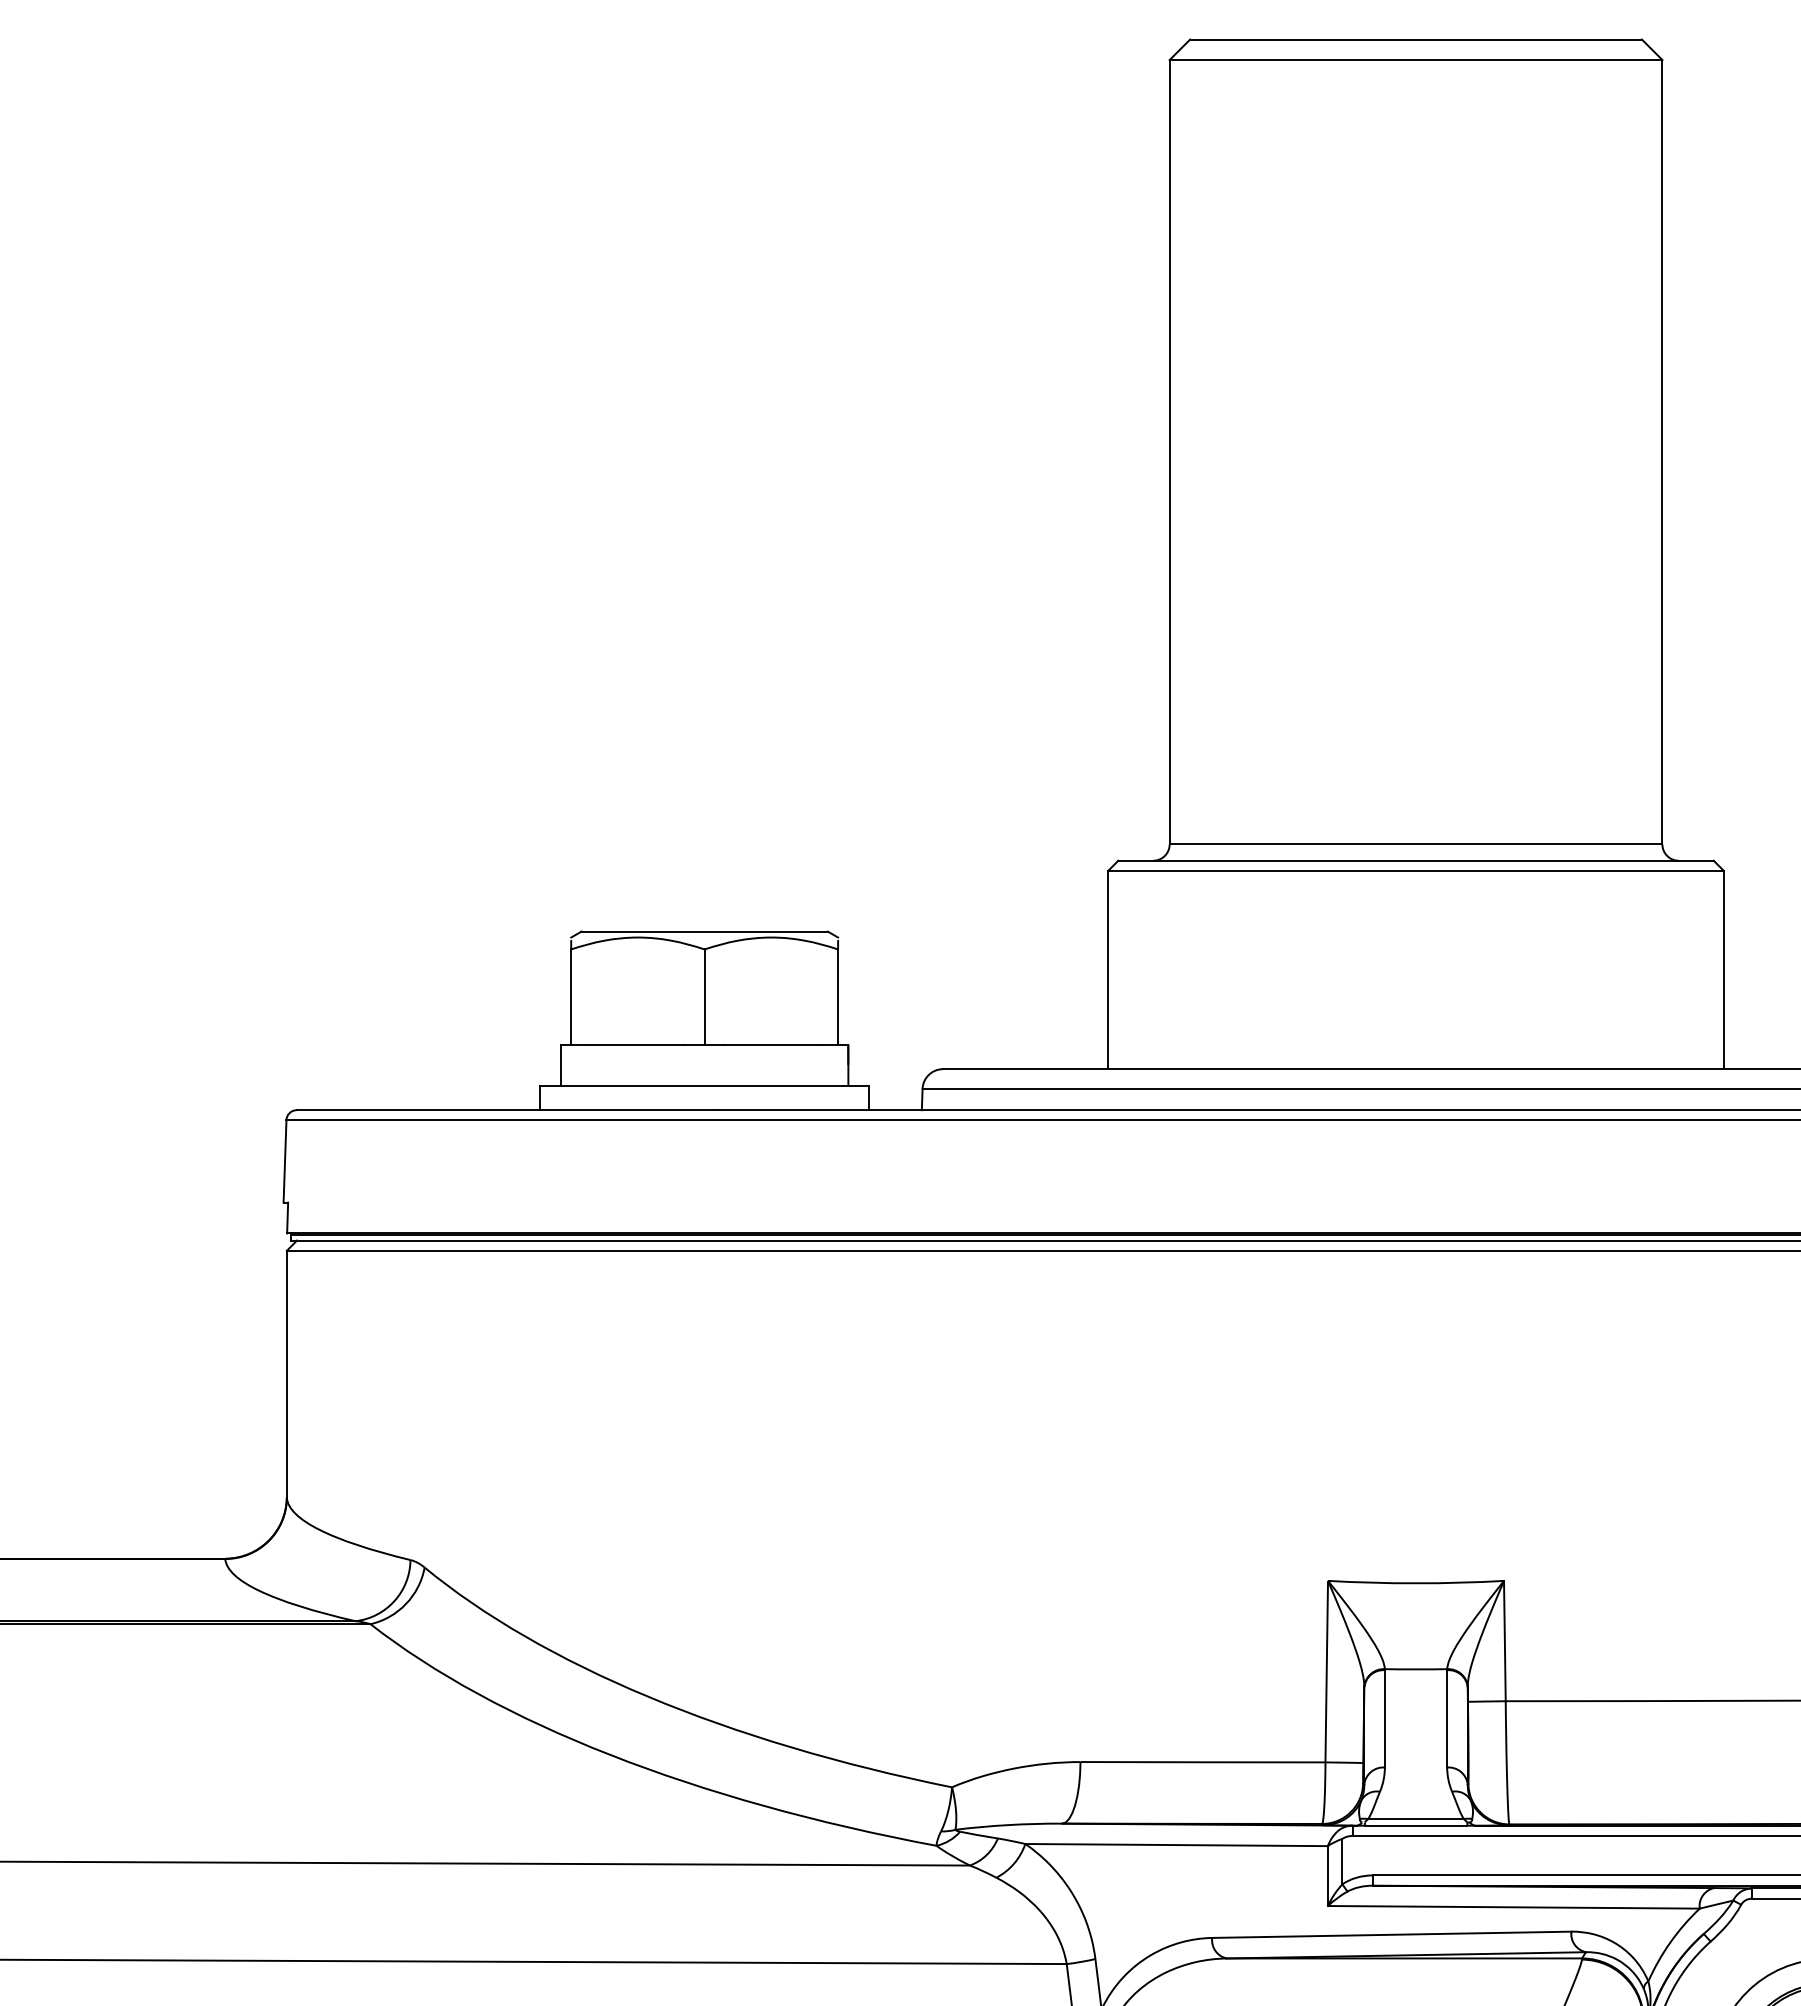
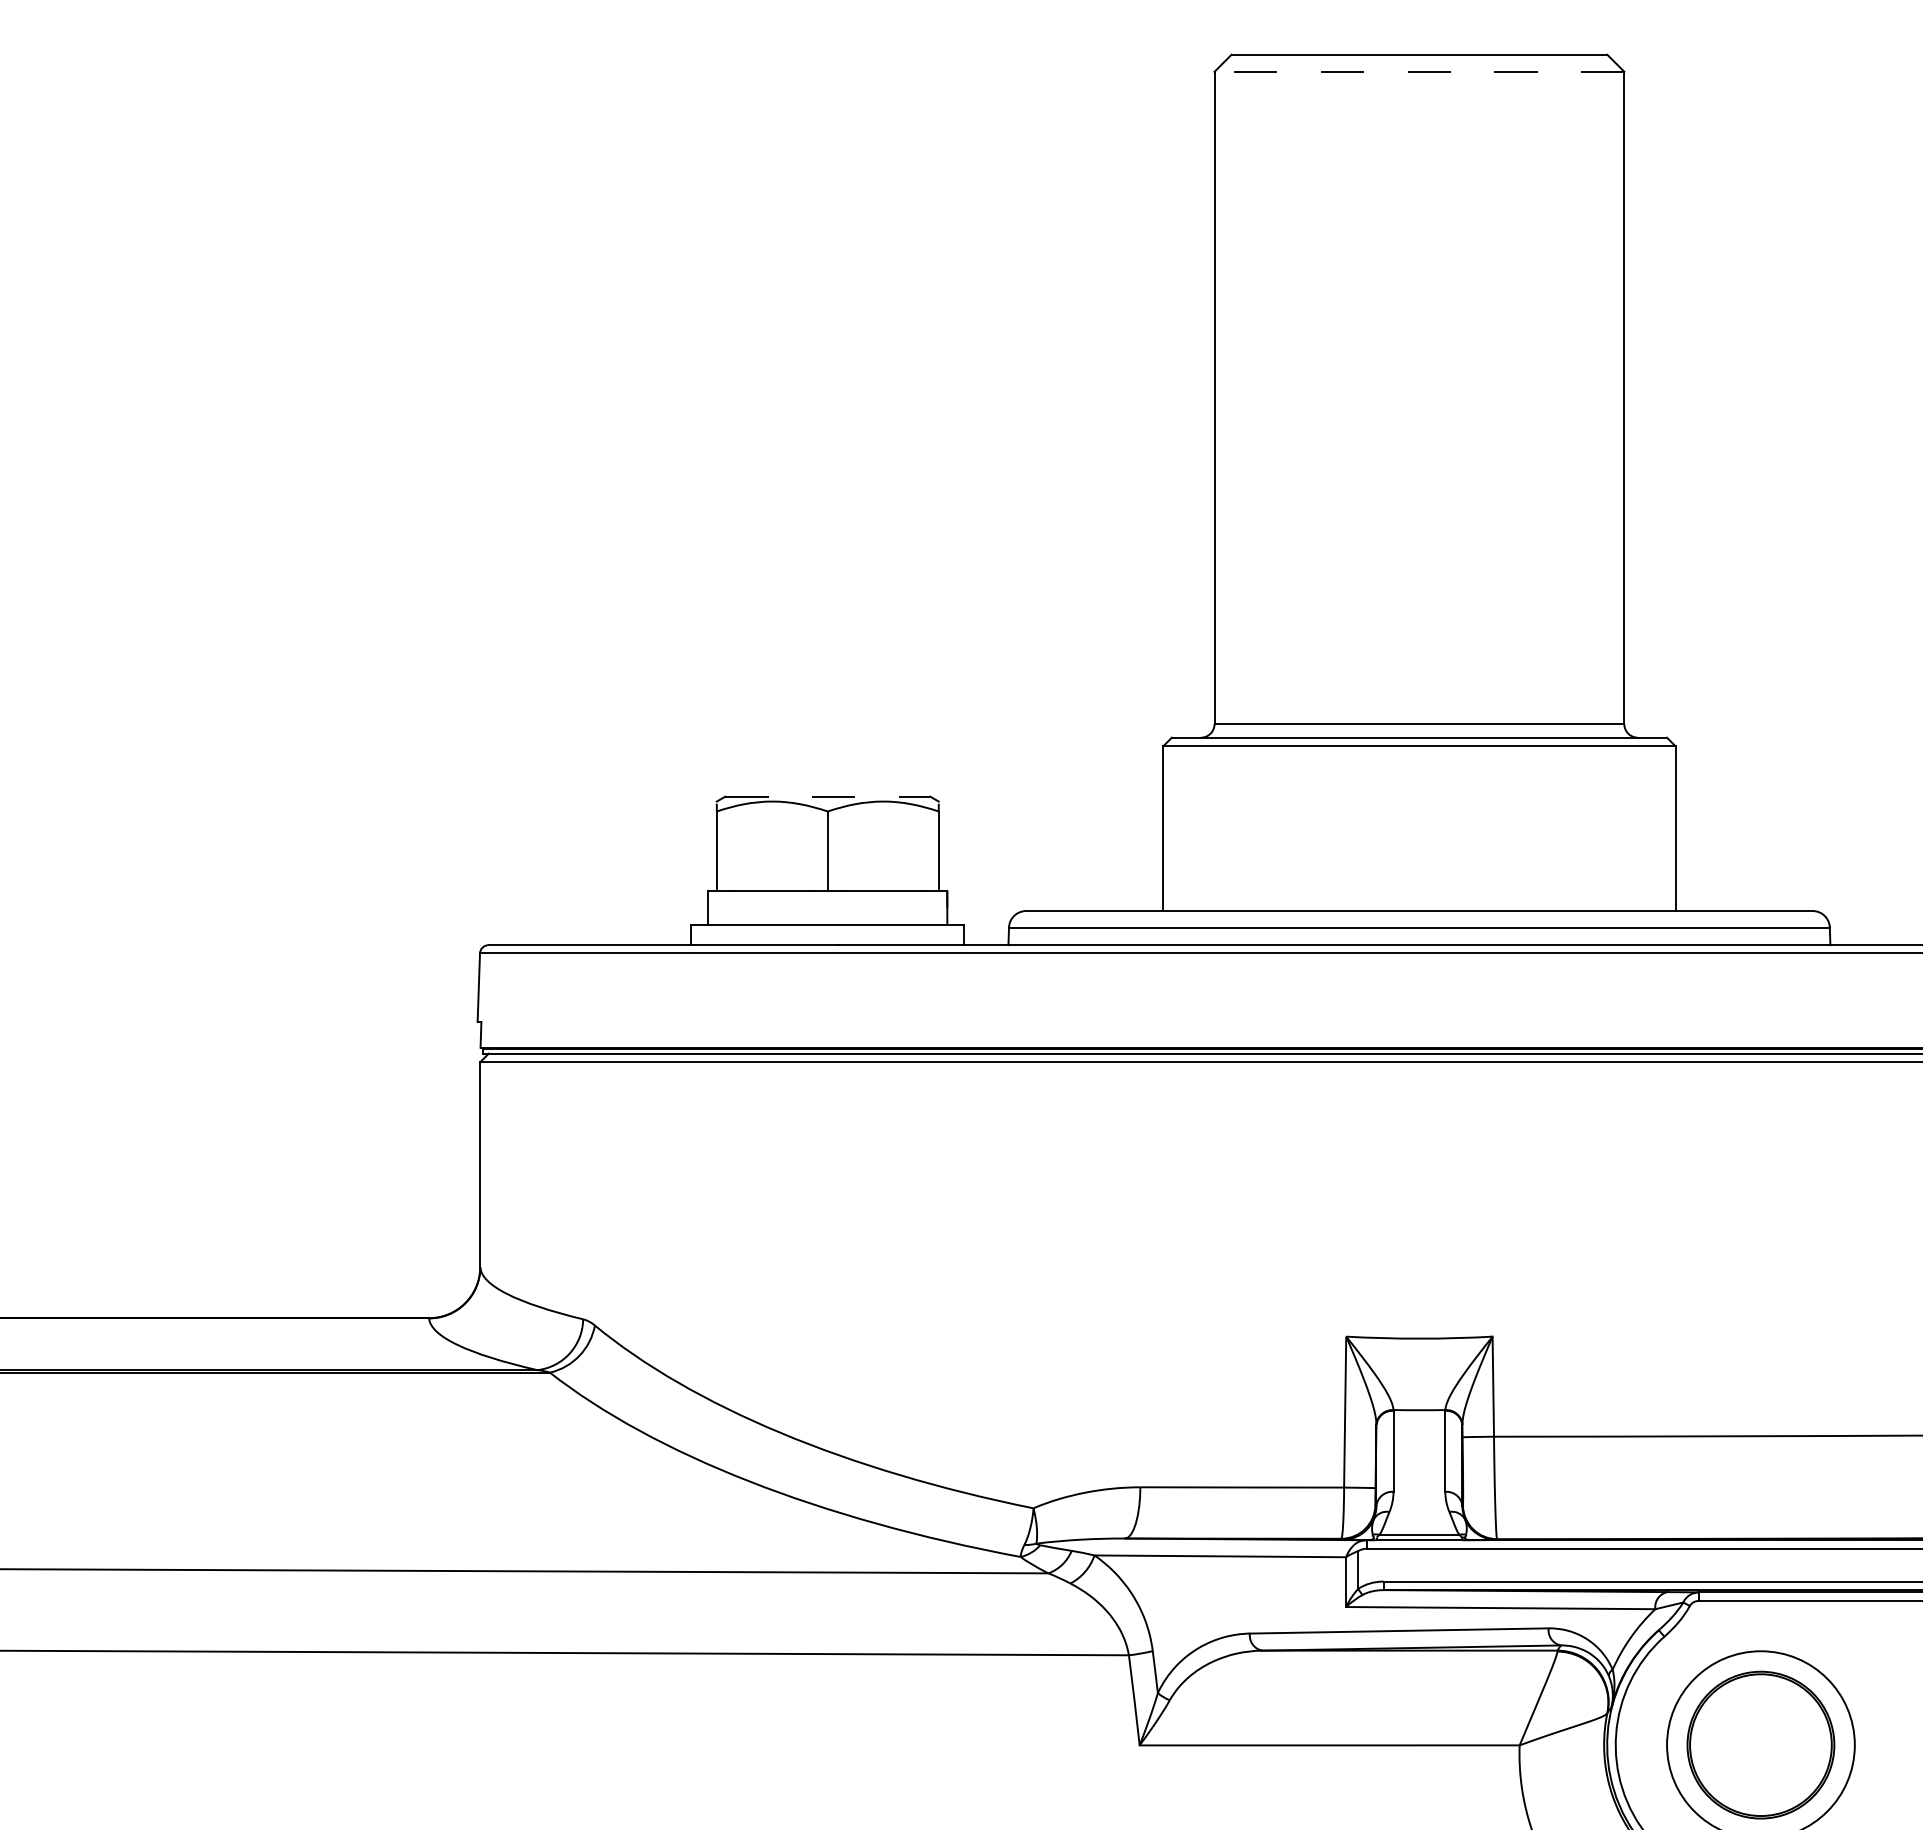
line: (1416, 59) -> (1419, 71), solid -> dashed
line: (705, 931) -> (828, 796), solid -> dashed

